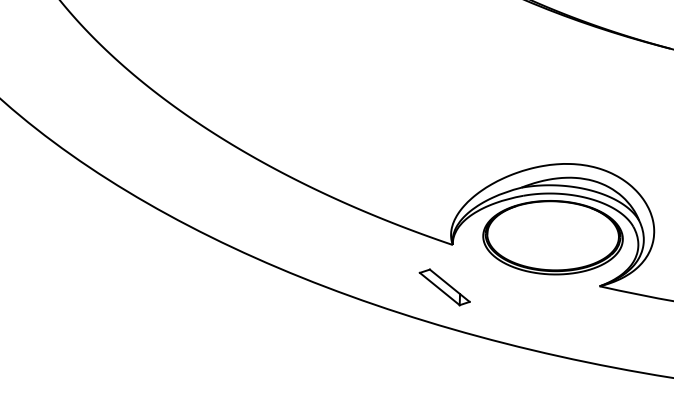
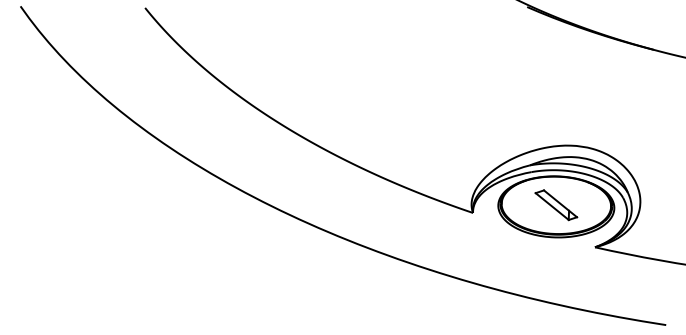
part: (444, 287) -> (556, 205), moved

